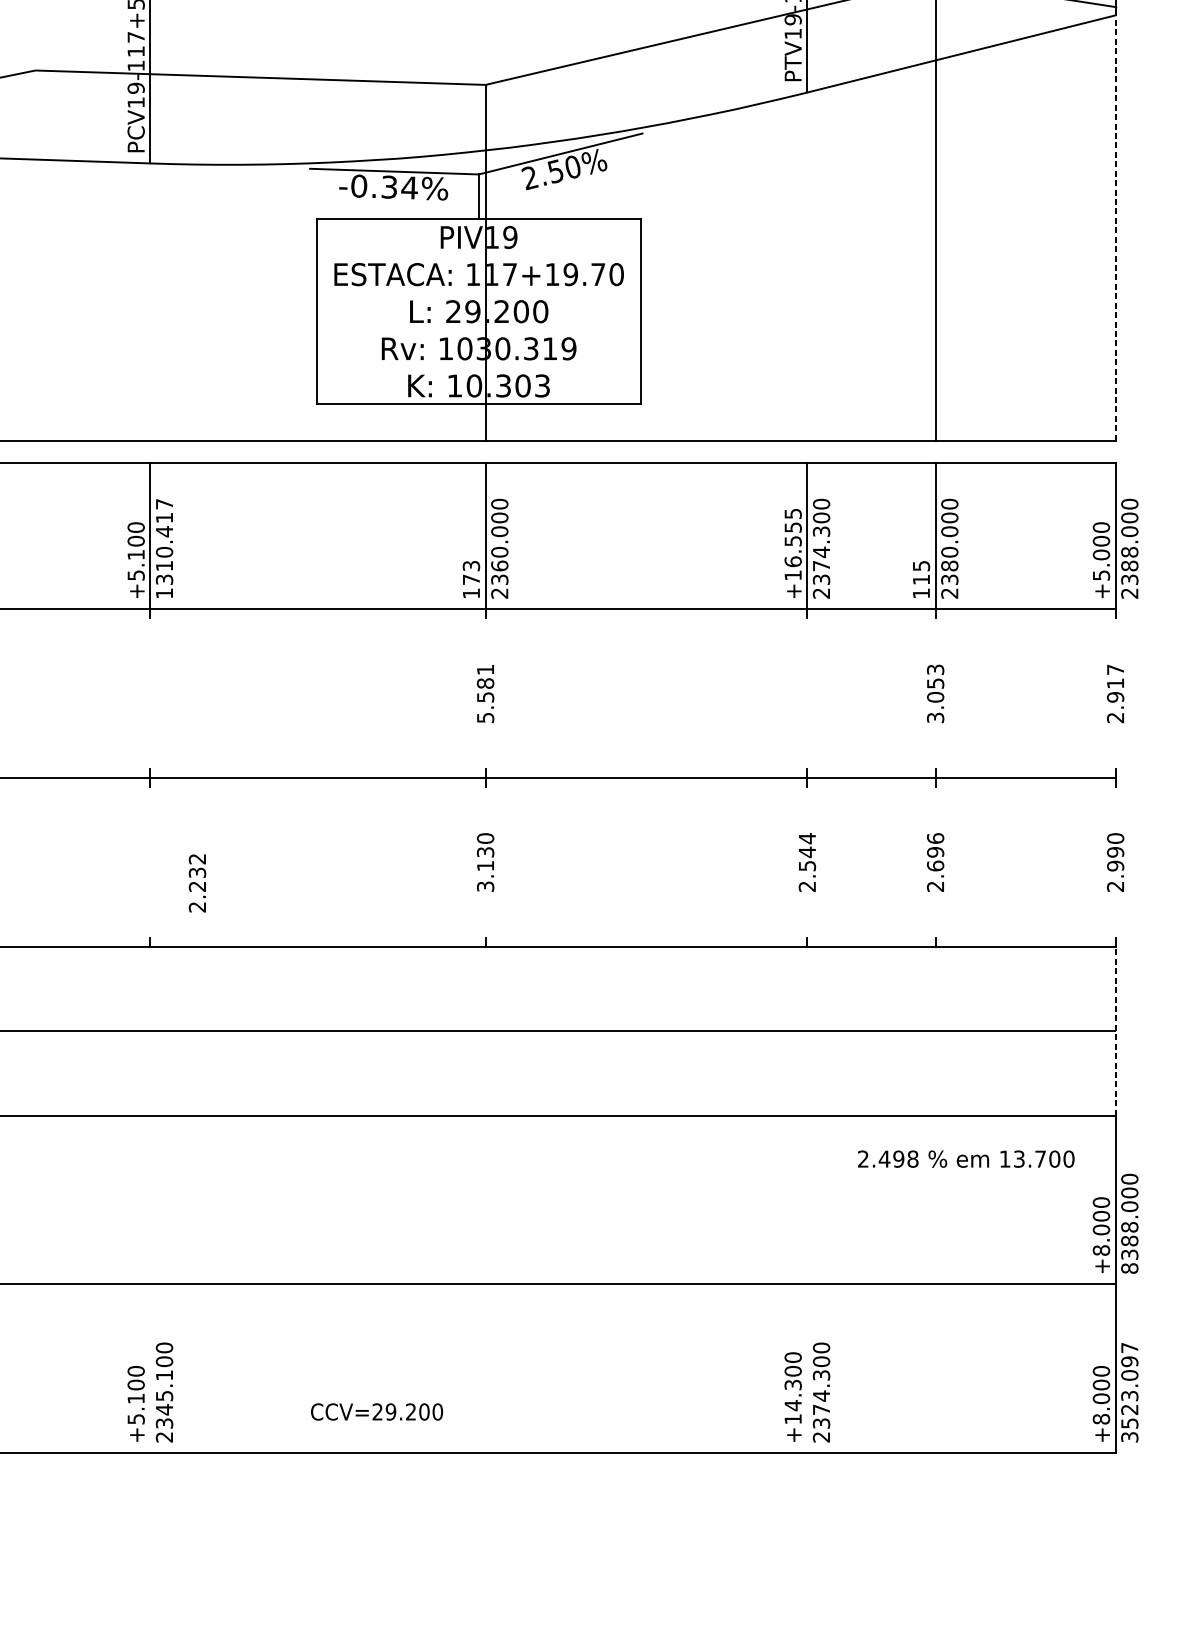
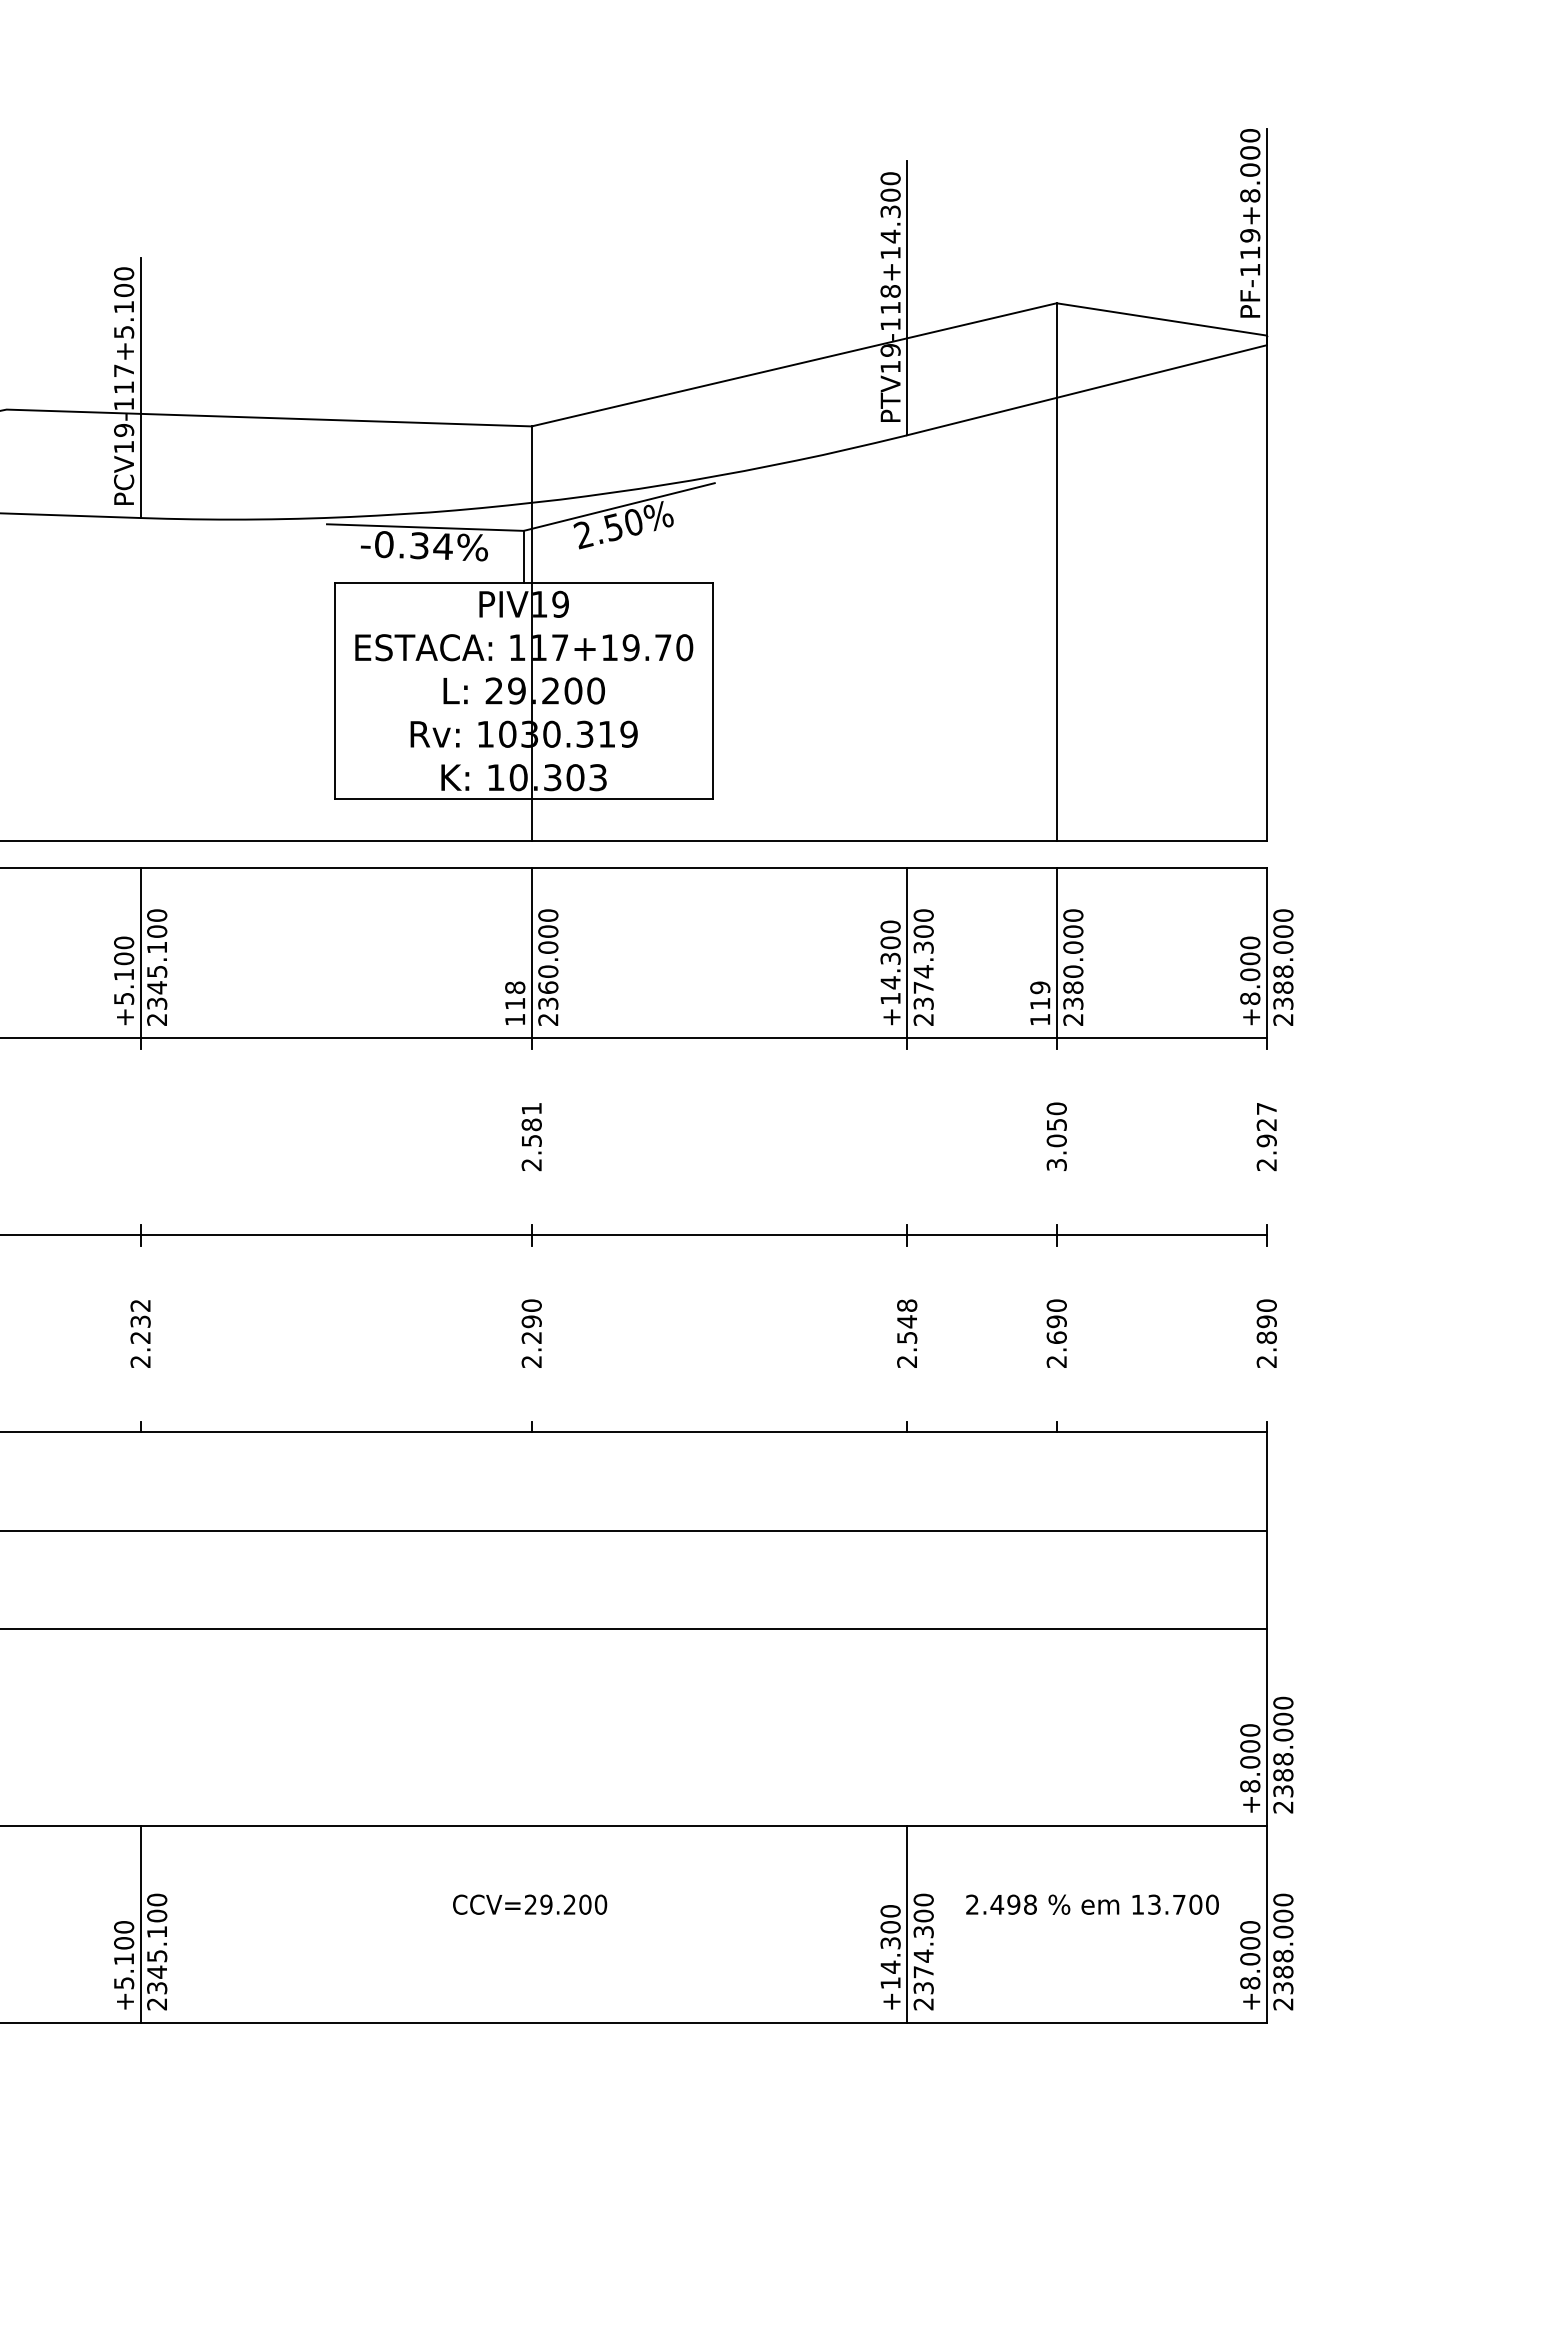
line: (1115, 223) -> (1266, 588), dashed -> solid
text: (793, 537) -> (890, 954), +16.555 -> +14.300
text: (164, 548) -> (157, 967), 1310.417 -> 2345.100
text: (920, 565) -> (1039, 987), 115 -> 119
text: (471, 572) -> (515, 995), 173 -> 118
text: (1101, 575) -> (1250, 998), +5.000 -> +8.000
text: (935, 669) -> (1056, 1108), 3.053 -> 3.050
text: (1115, 683) -> (1266, 1124), 2.917 -> 2.927
text: (485, 718) -> (531, 1165), 5.581 -> 2.581
text: (807, 838) -> (907, 1305), 2.544 -> 2.548
text: (935, 838) -> (1056, 1305), 2.696 -> 2.690
text: (1115, 865) -> (1266, 1337), 2.990 -> 2.890
text: (485, 869) -> (531, 1341), 3.130 -> 2.290
text: (197, 882) -> (140, 1333), moved
line: (1115, 1031) -> (1266, 1530), dashed -> solid
text: (966, 1158) -> (1092, 1904), moved
text: (1129, 1268) -> (1283, 1807), 8388.000 -> 2388.000
line: (150, 1368) -> (140, 1923), added
line: (807, 1368) -> (907, 1923), added
text: (1129, 1392) -> (1283, 1951), 3523.097 -> 2388.000
text: (377, 1411) -> (530, 1904), moved

